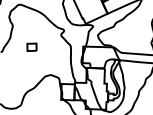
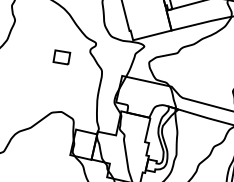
part: (31, 46) -> (61, 55), moved

